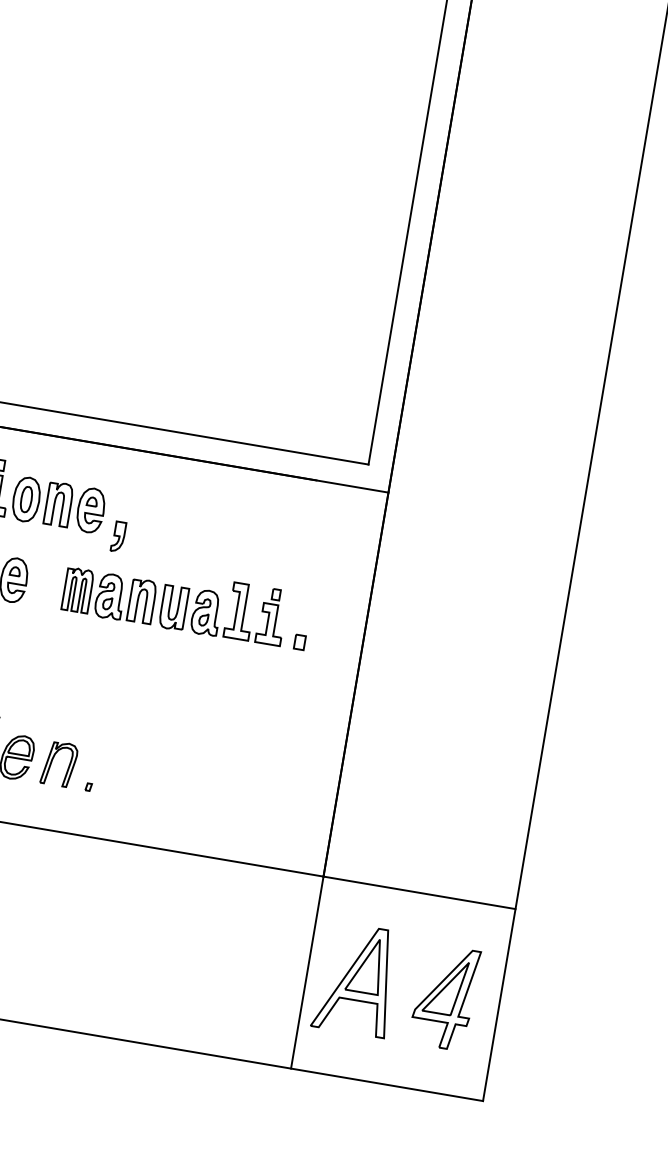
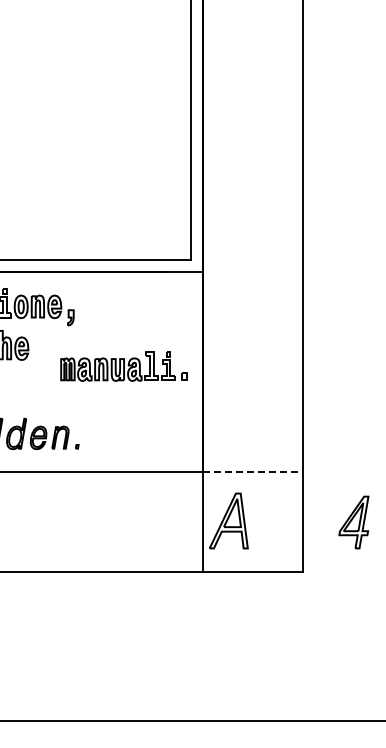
part: (185, 602) -> (123, 366), moved
line: (420, 892) -> (253, 471), solid -> dashed
part: (443, 997) -> (353, 522), moved

